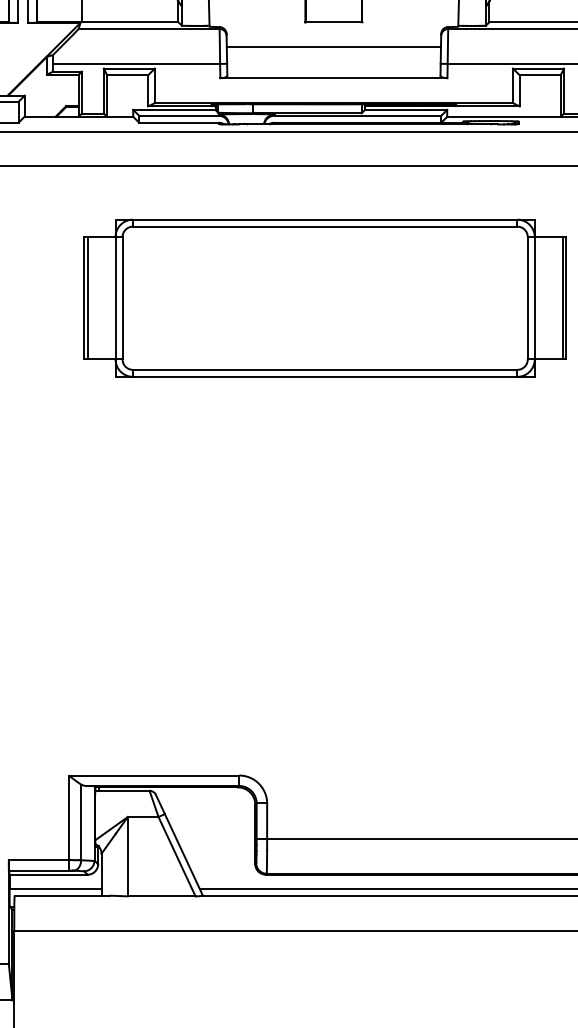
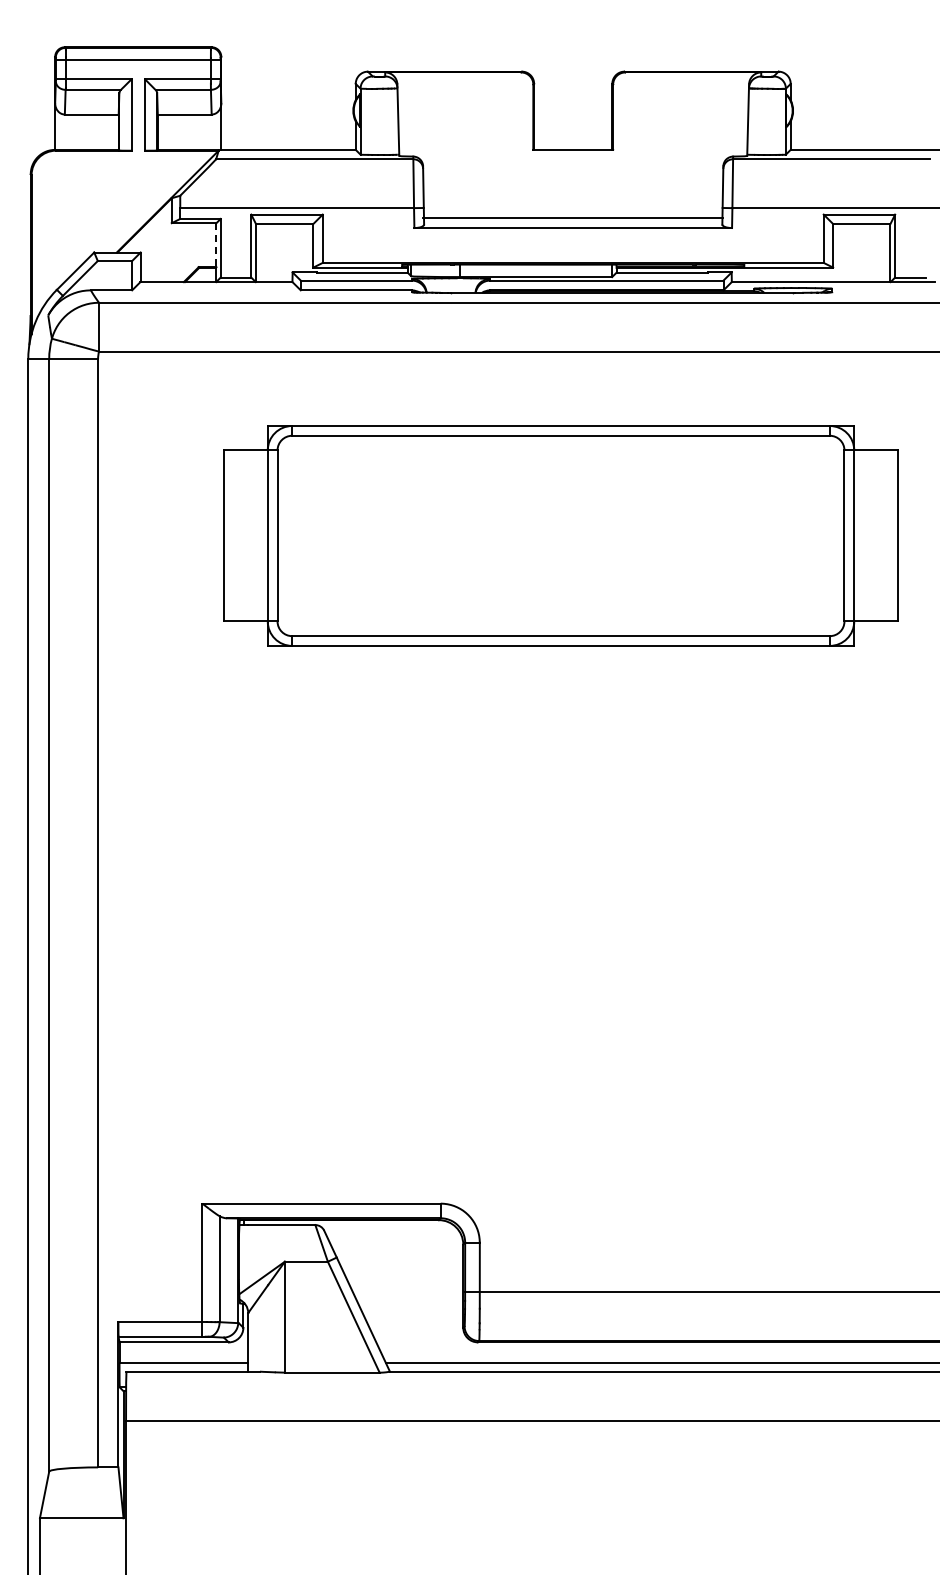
line: (334, 47) -> (573, 218), moved
line: (78, 90) -> (216, 245), solid -> dashed
line: (87, 297) -> (228, 535), removed
line: (562, 297) -> (893, 535), removed

